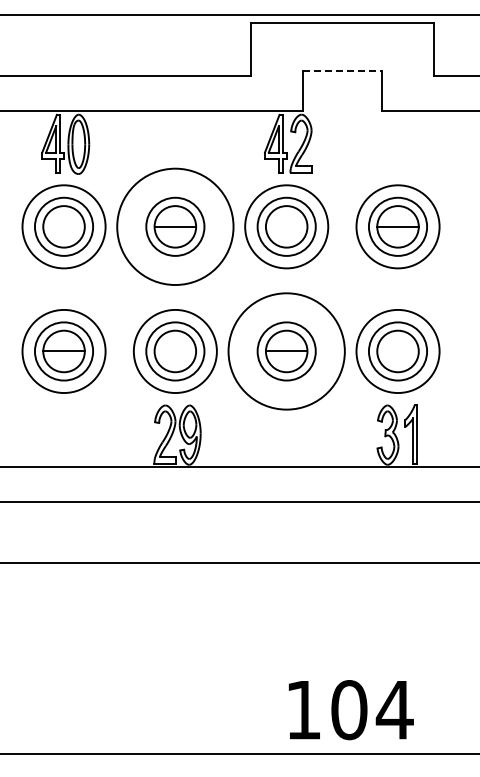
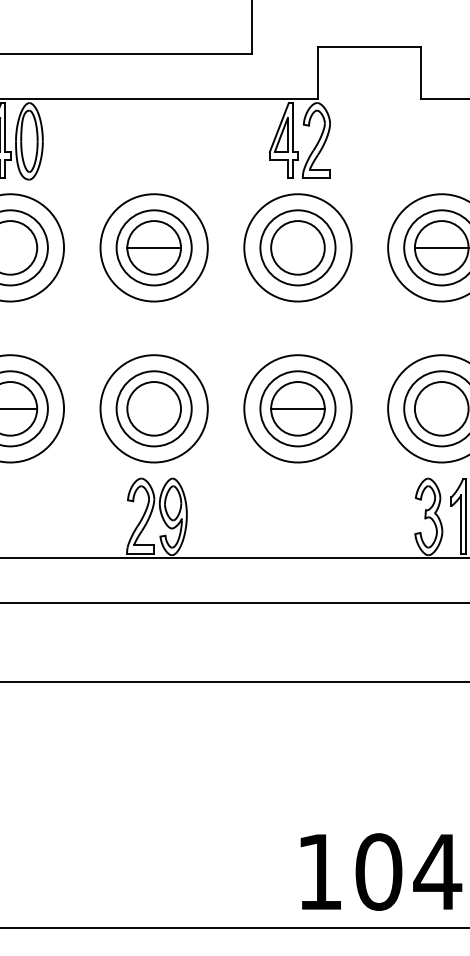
line: (342, 71) -> (370, 47), dashed -> solid
circle: (174, 226) -> (153, 247), size x0.71
circle: (286, 351) -> (297, 408), size x0.71

